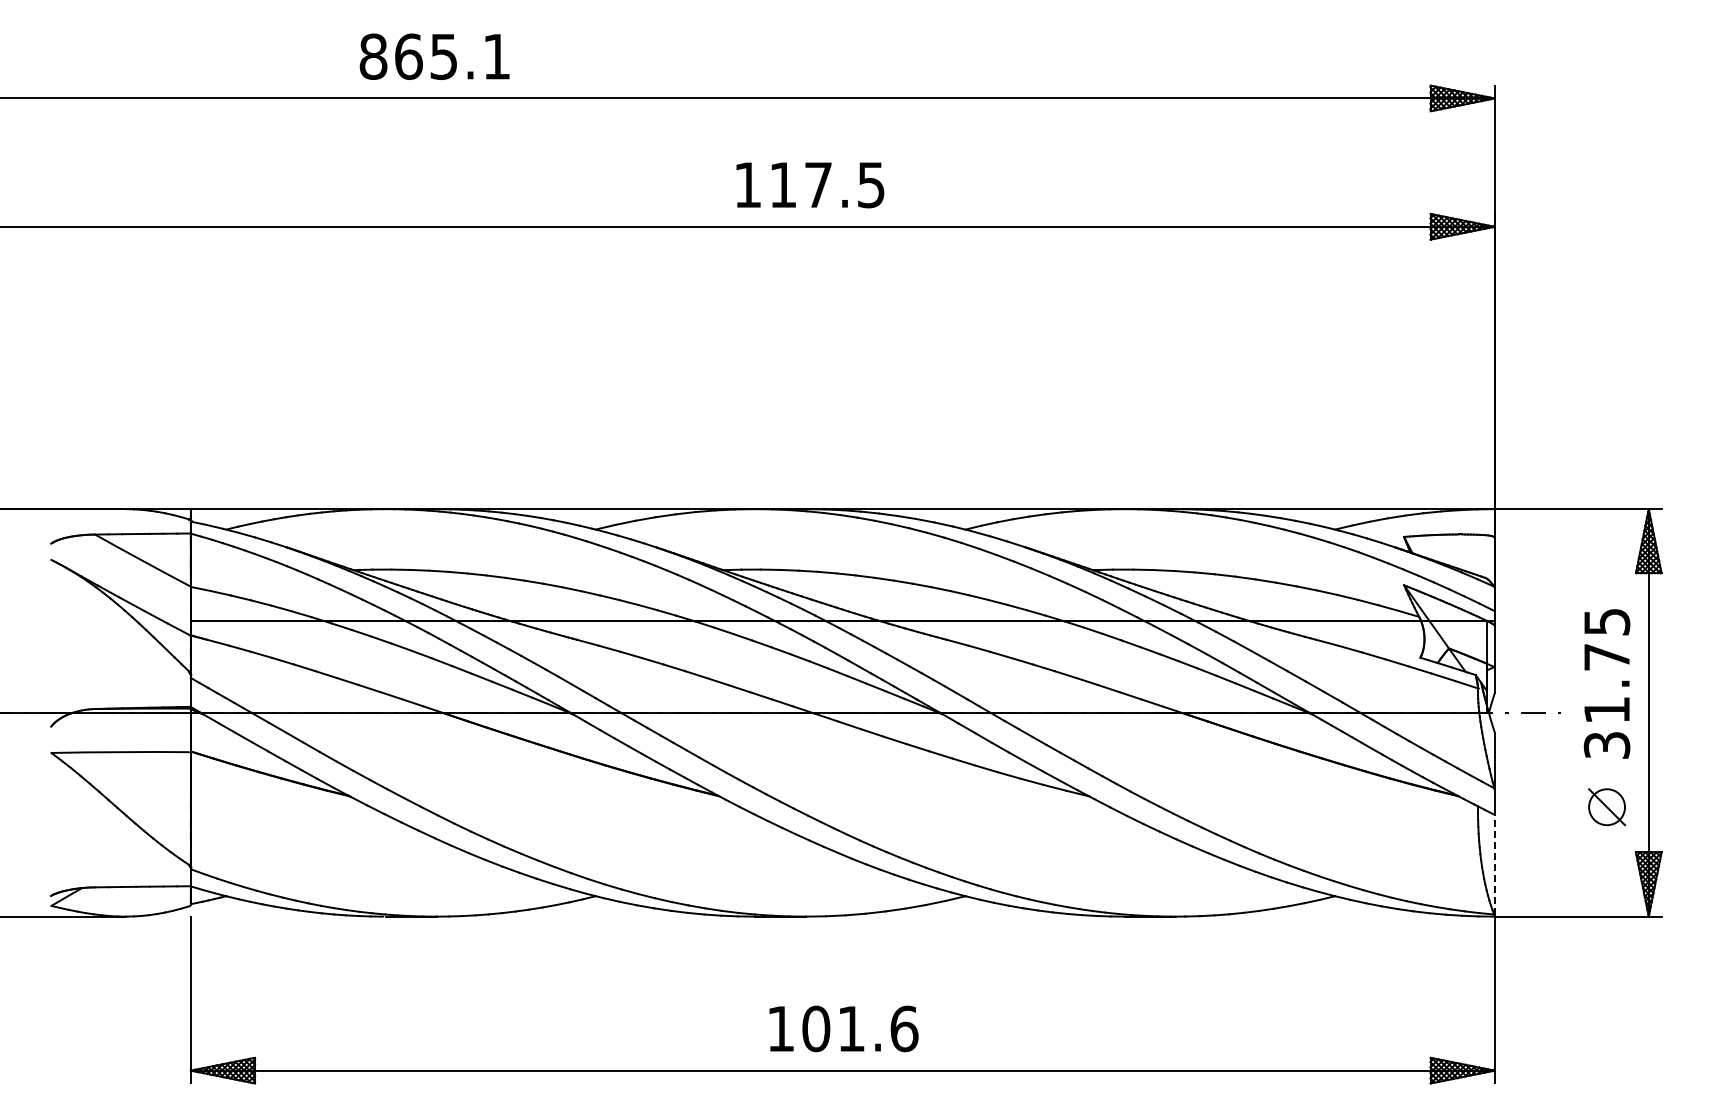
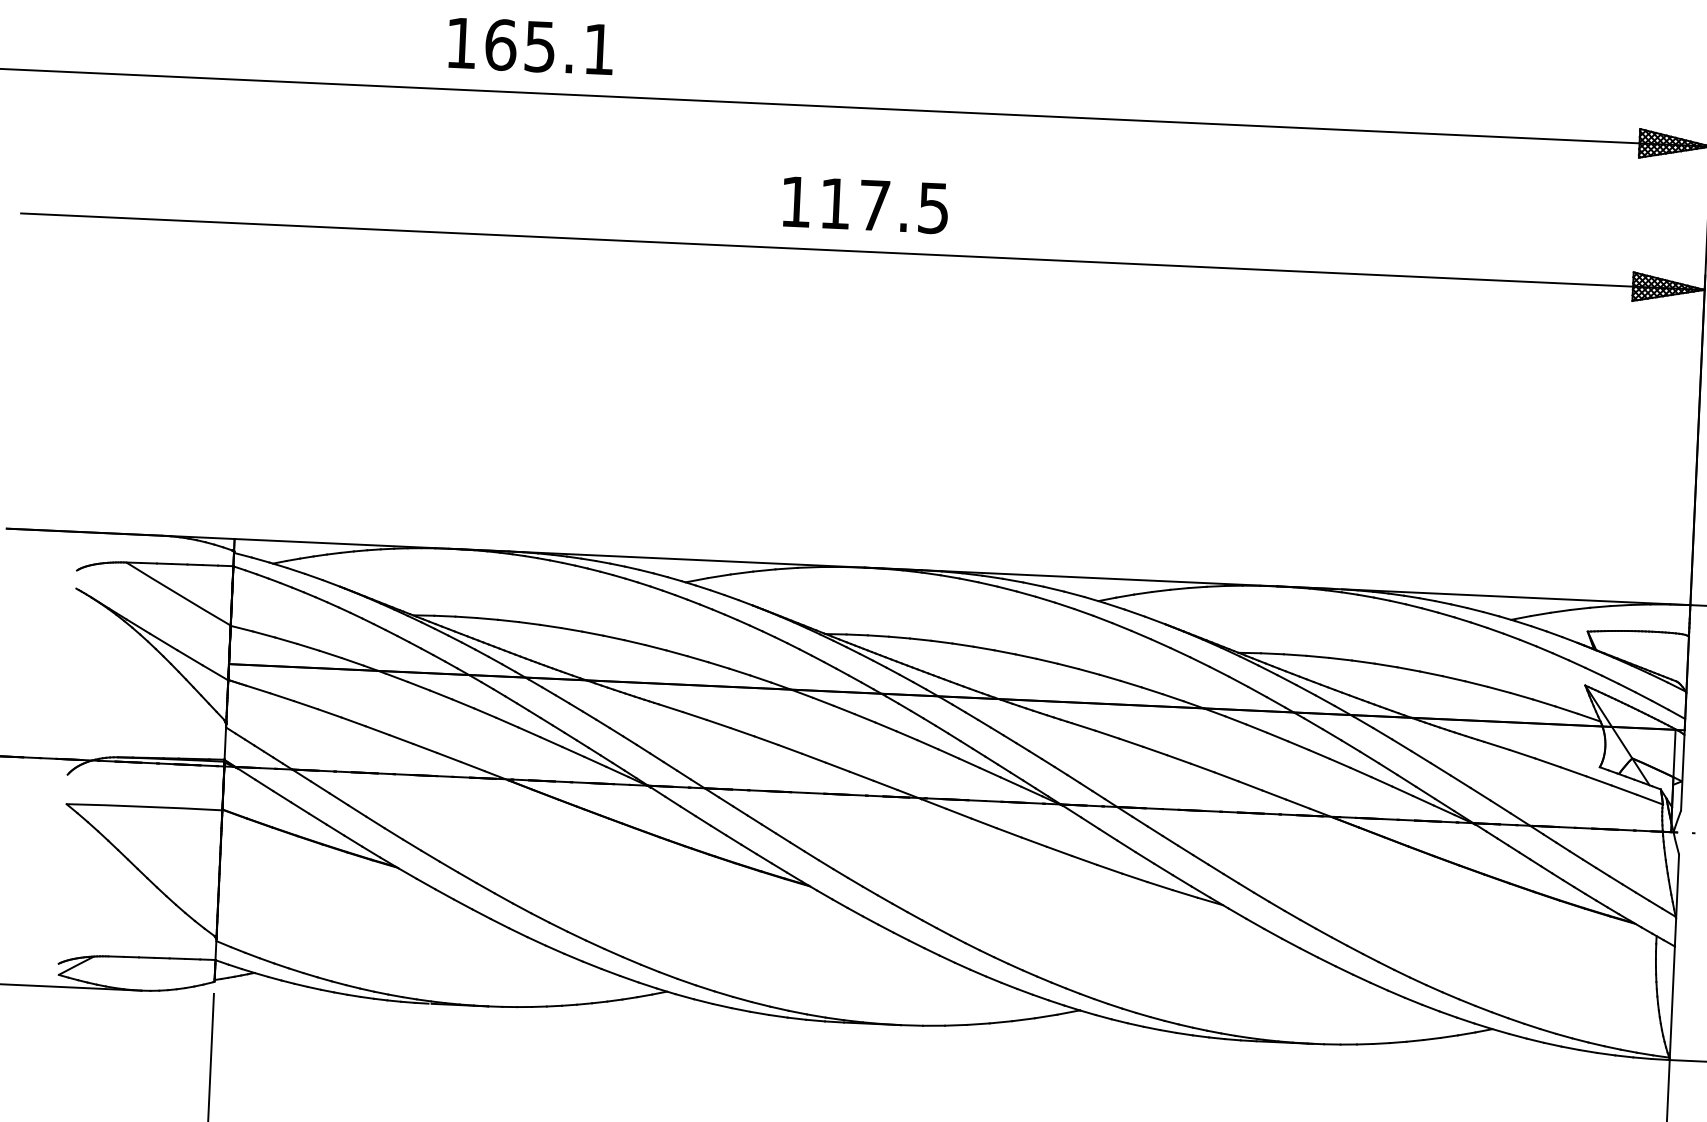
text: (373, 56) -> (461, 42), 865.1 -> 165.1
text: (810, 185) -> (865, 205), moved
line: (1494, 864) -> (1672, 1001), dashed -> solid

